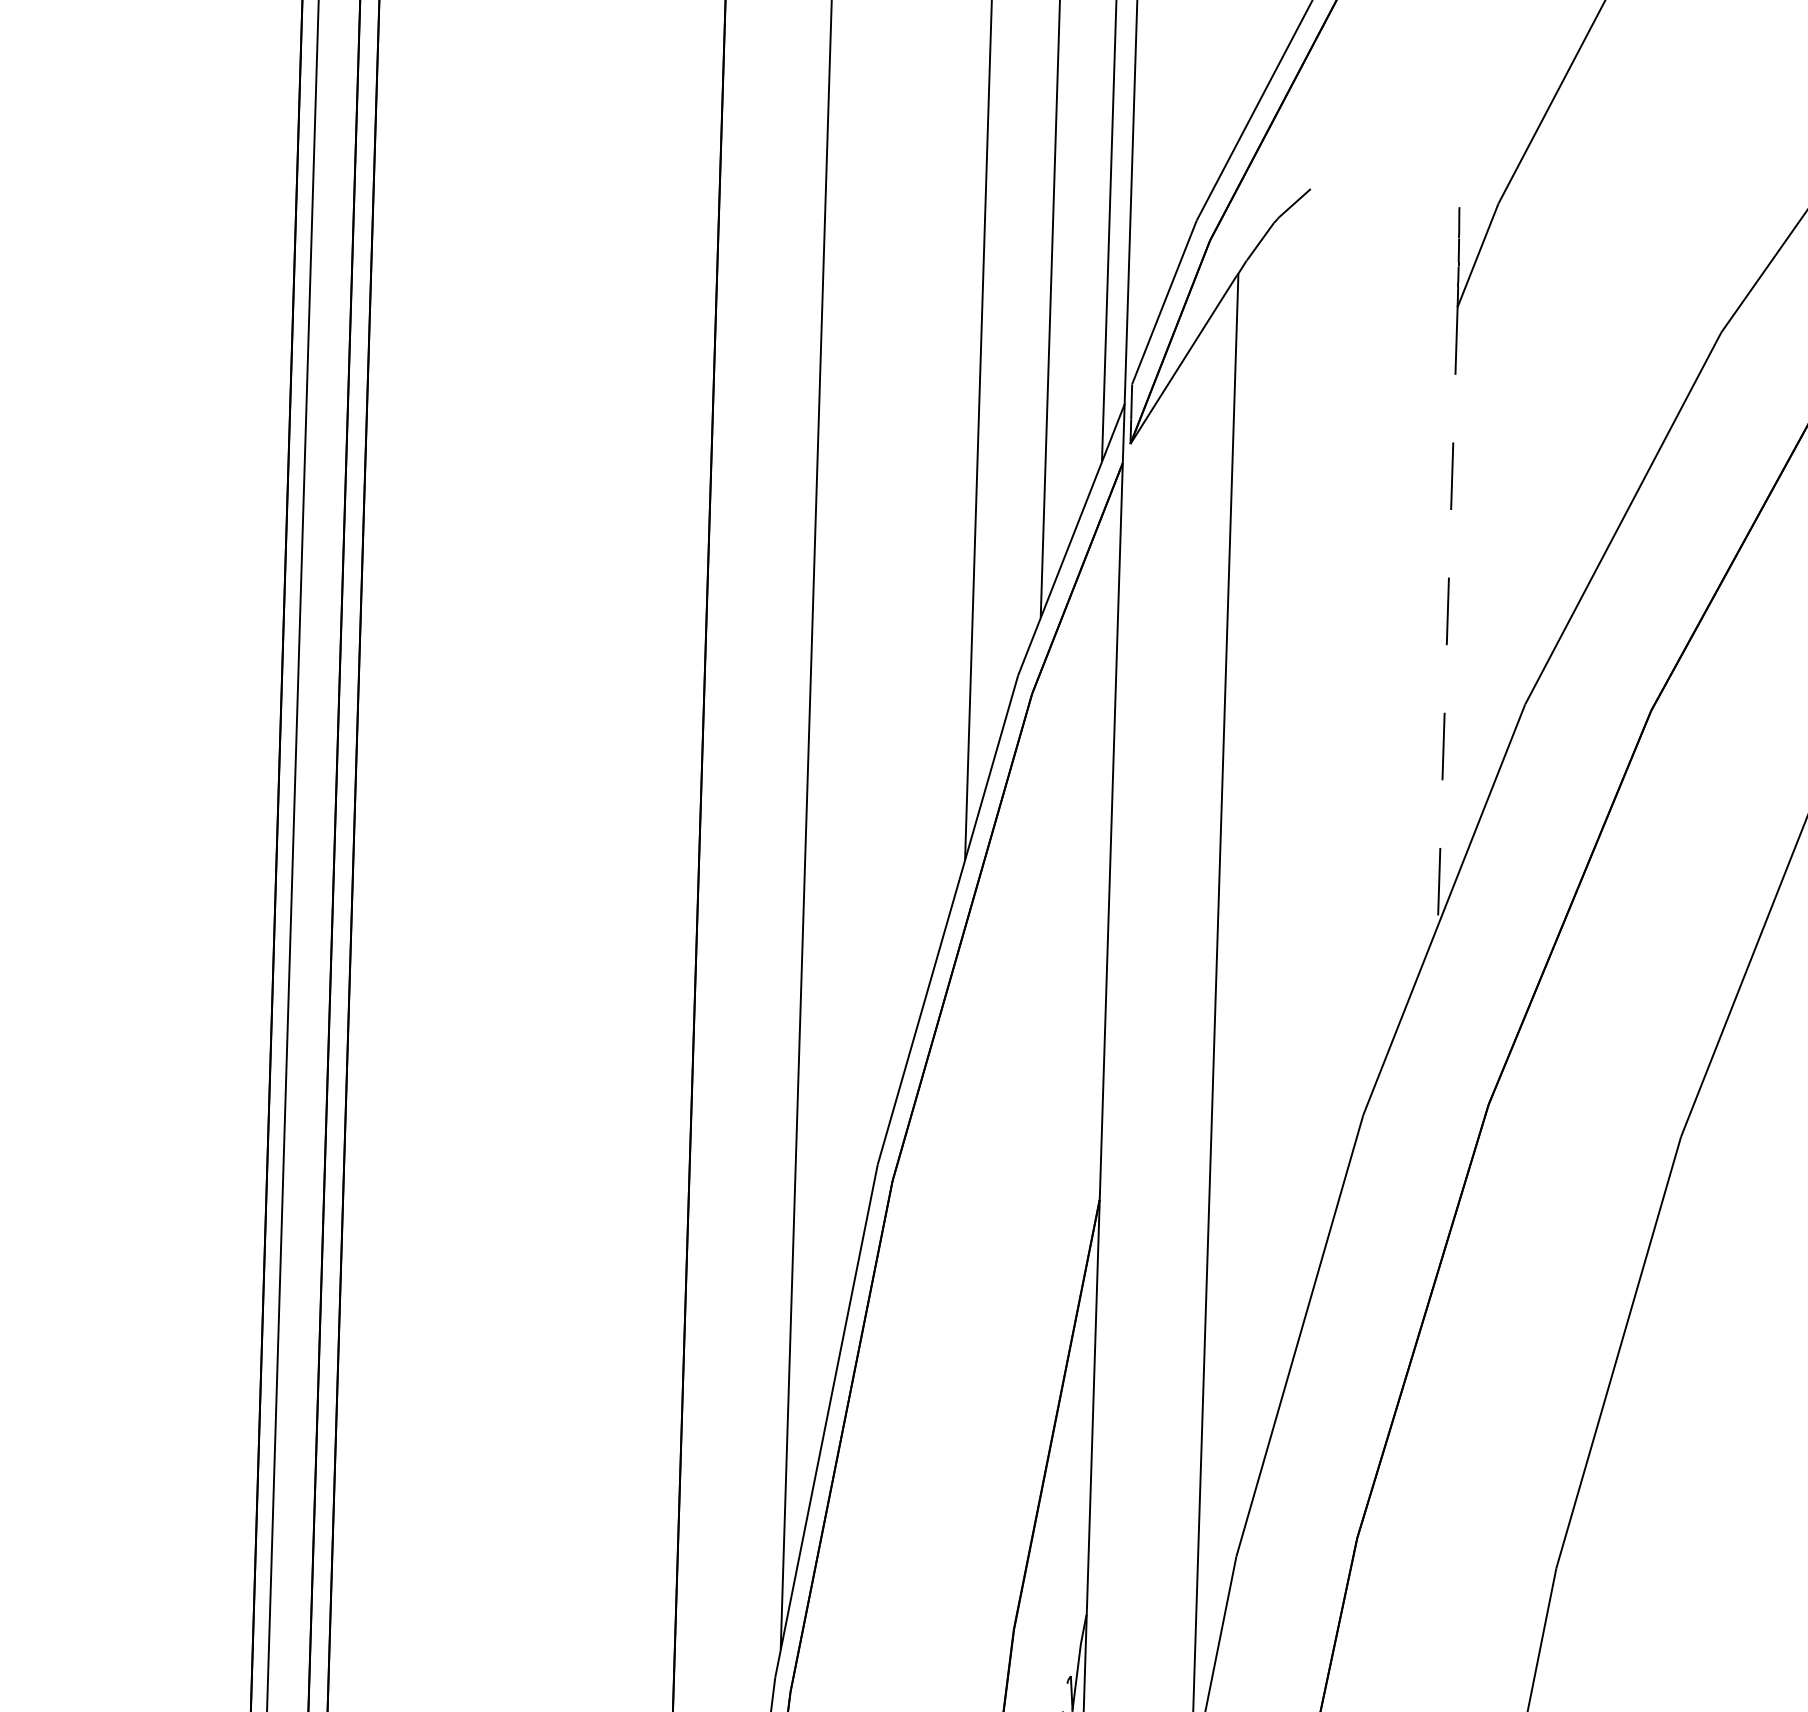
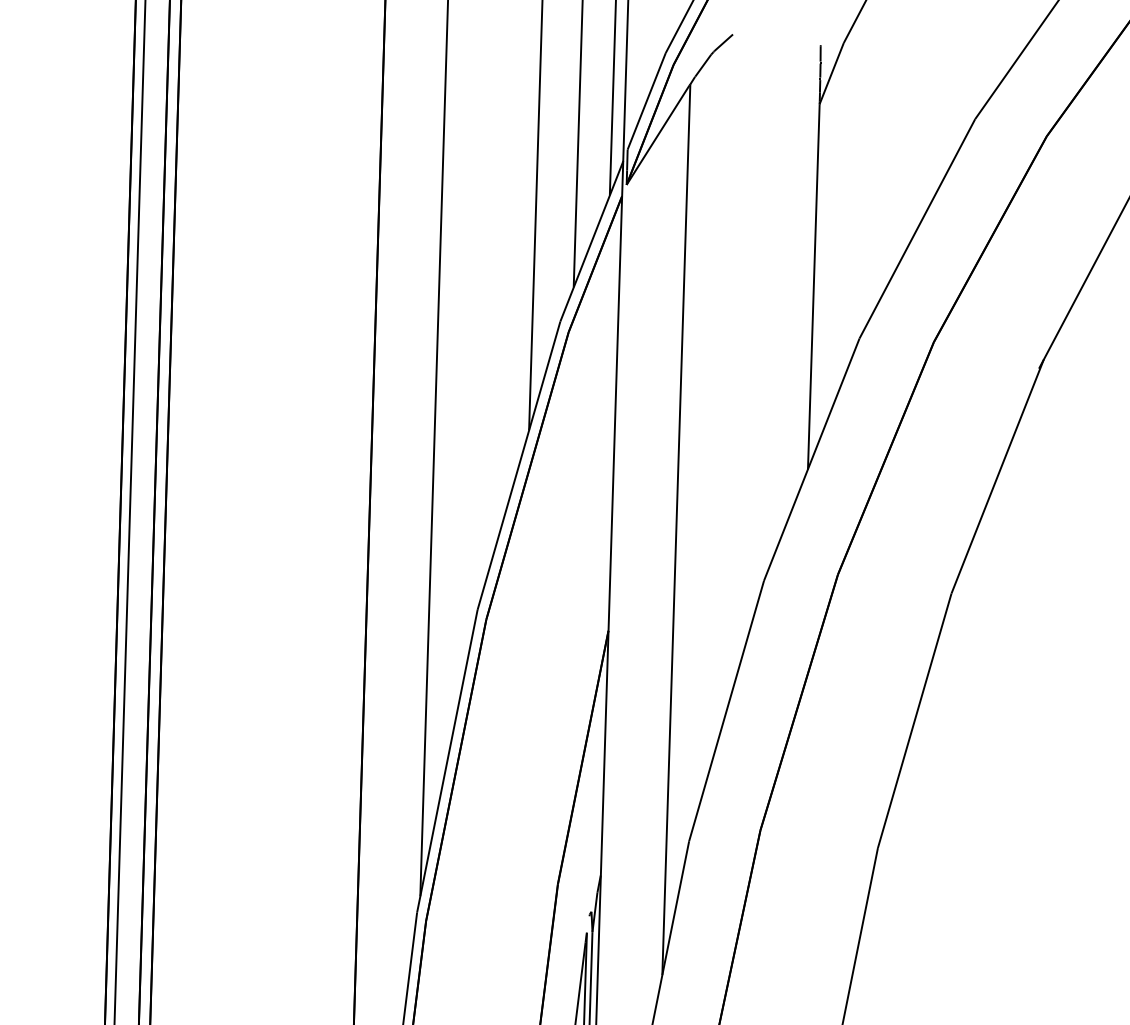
line: (1447, 616) -> (813, 286), dashed -> solid

